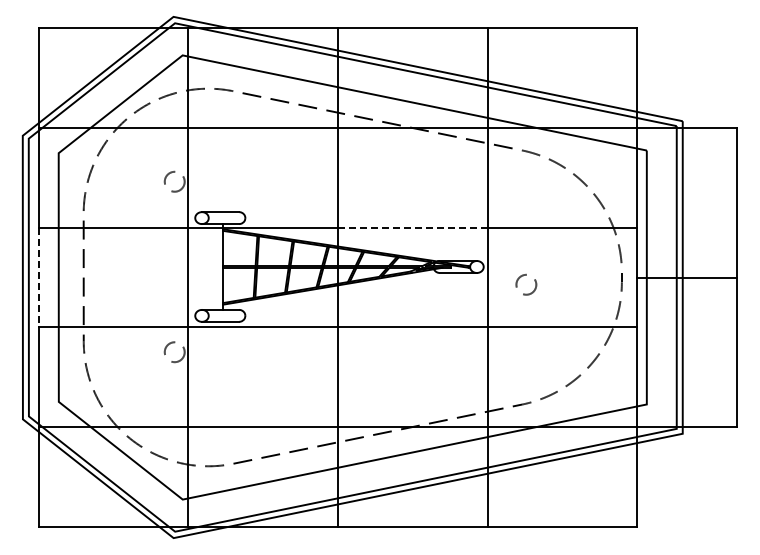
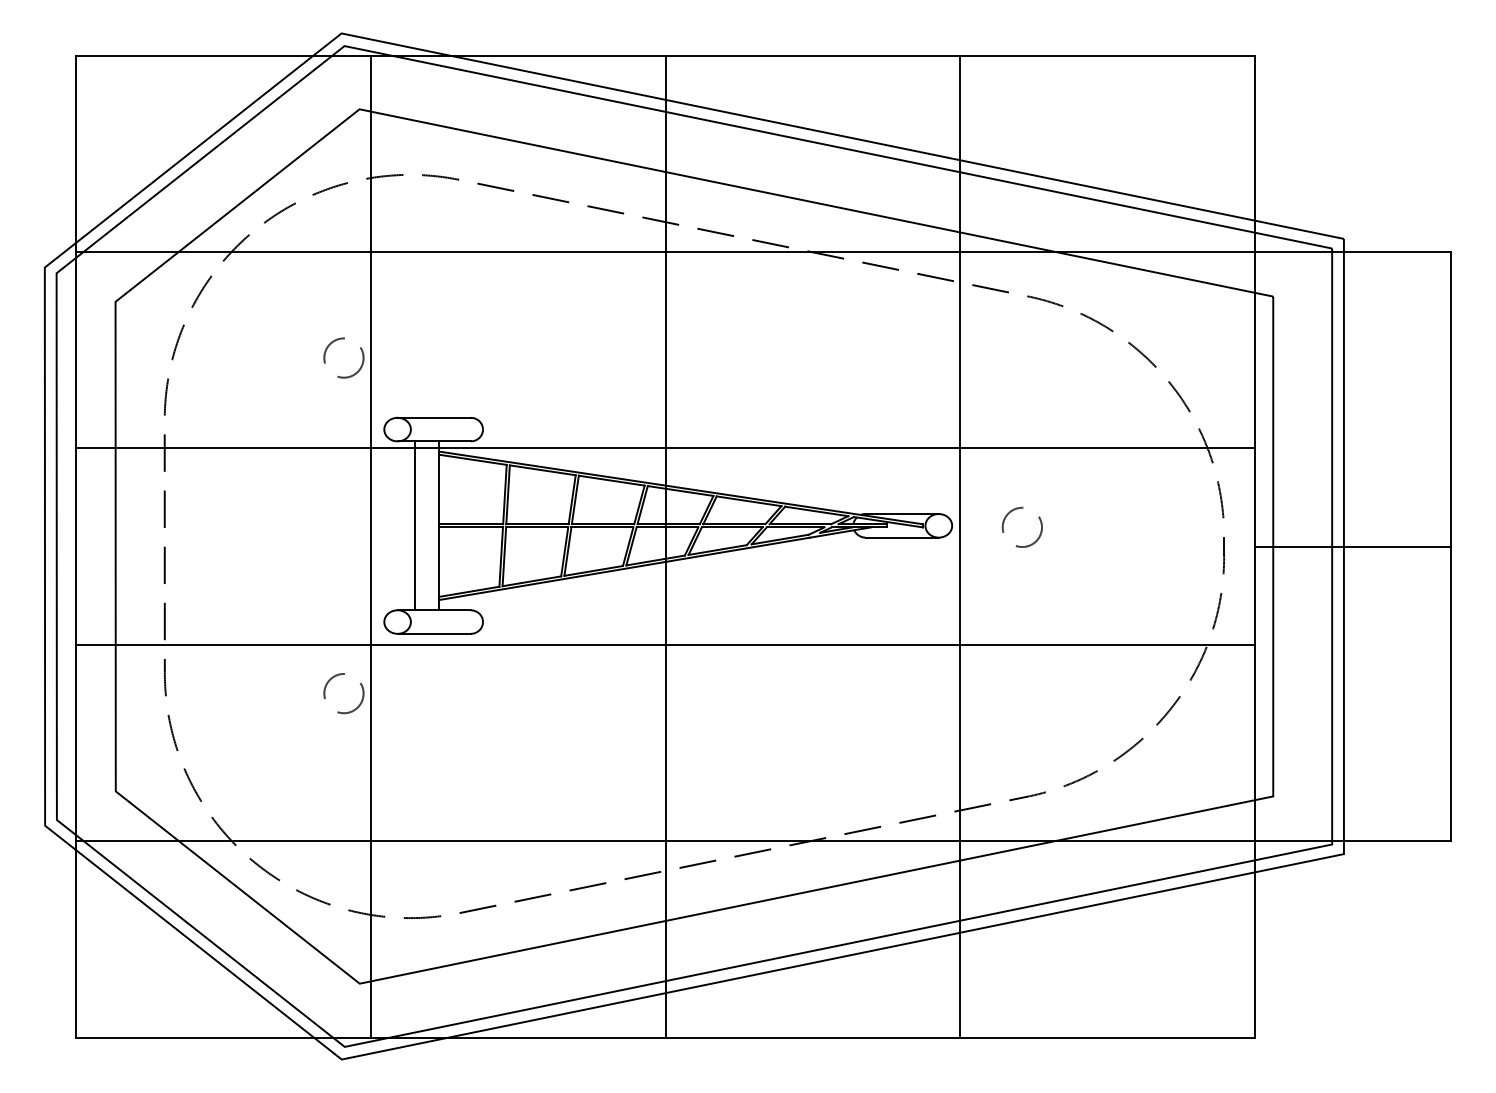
line: (412, 227) -> (811, 448), dashed -> solid
line: (211, 266) -> (416, 524), added
line: (38, 277) -> (75, 546), dashed -> solid
circle: (526, 284) -> (1022, 526), moved

